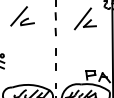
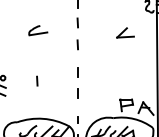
line: (18, 16) -> (25, 23), removed
line: (82, 18) -> (115, 25), removed
line: (26, 58) -> (36, 81), added

